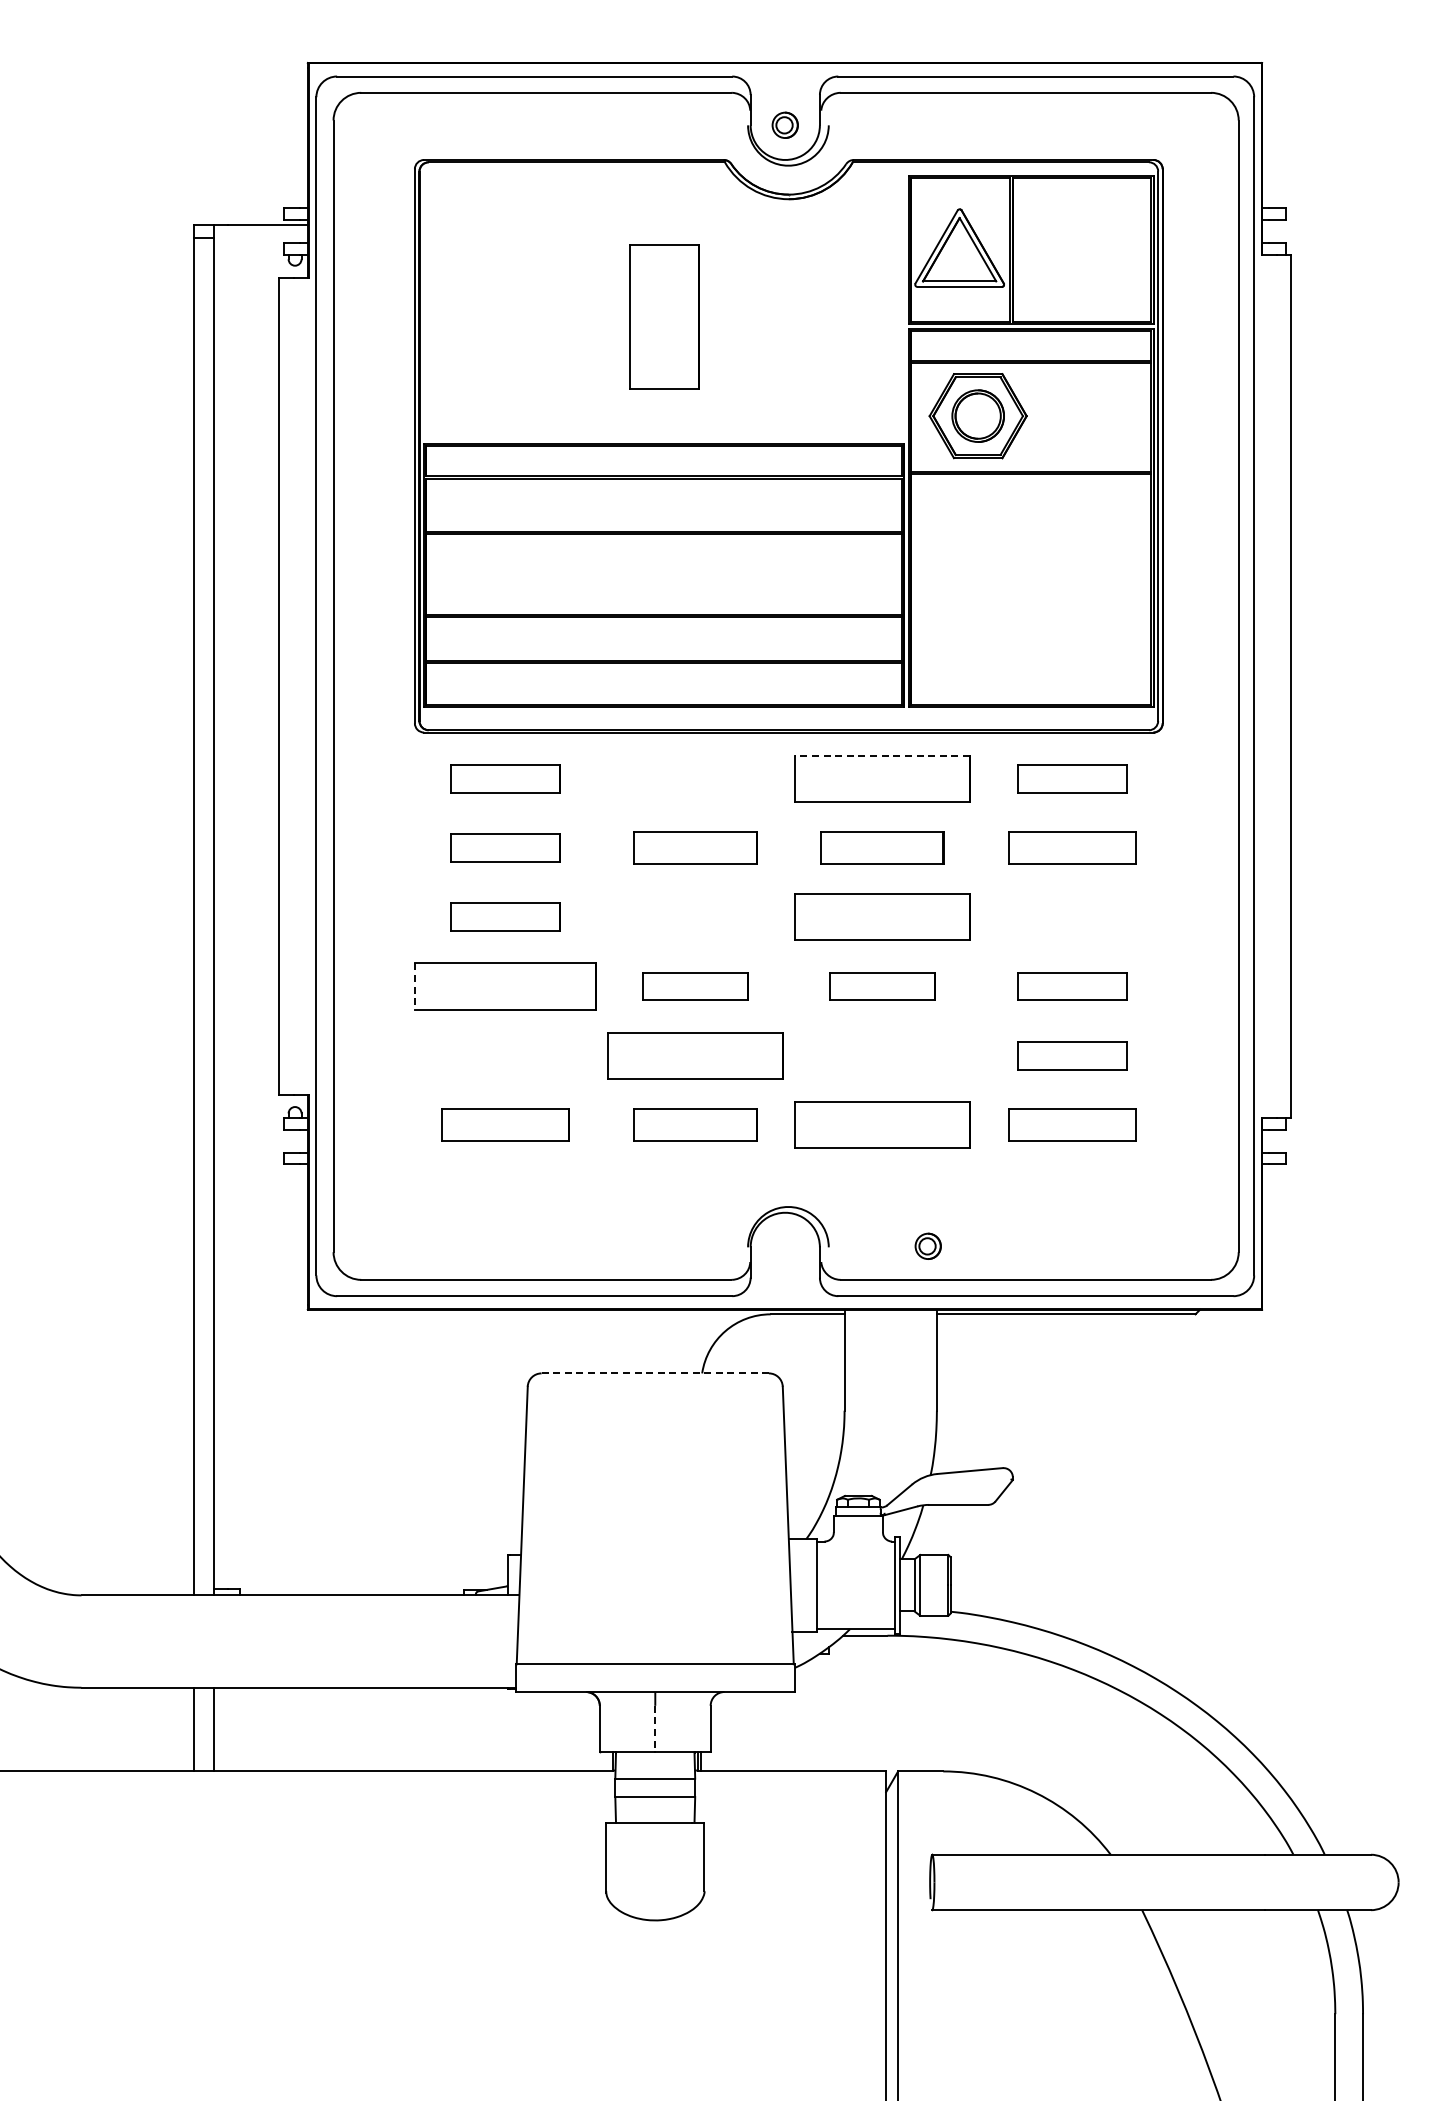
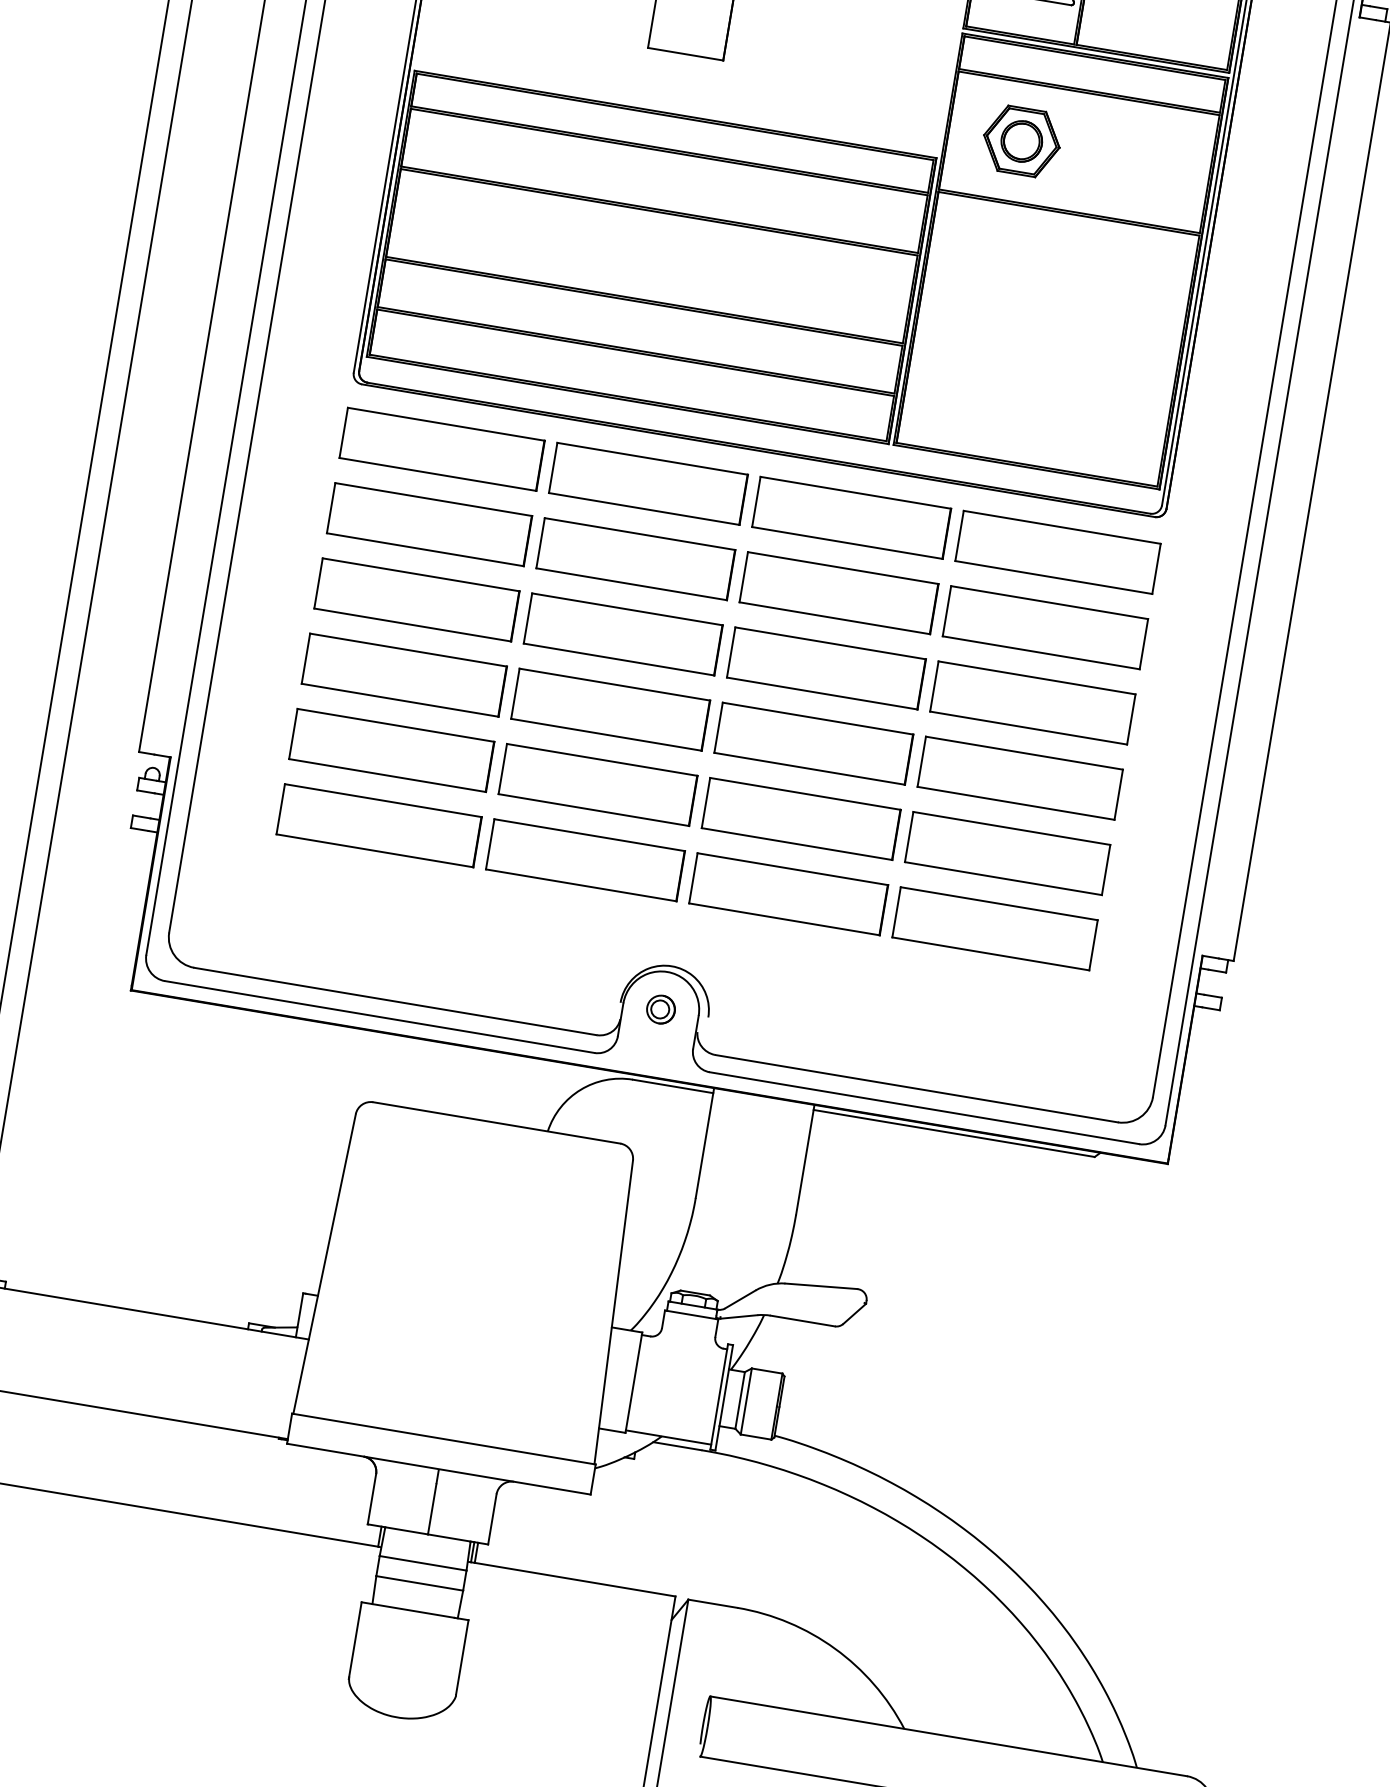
part: (977, 416) -> (1021, 141), size x0.71
line: (882, 755) -> (856, 492), dashed -> solid
part: (505, 778) -> (442, 449), size x1.67
part: (695, 778) -> (648, 483), added
part: (1072, 778) -> (1058, 552), size x1.67
part: (505, 847) -> (429, 524), size x1.67
part: (695, 847) -> (636, 558), size x1.43
part: (882, 847) -> (839, 592), size x1.43
part: (1072, 847) -> (1045, 627), size x1.43
part: (505, 916) -> (417, 599), size x1.67
part: (695, 916) -> (623, 633), added
part: (1072, 916) -> (1033, 702), added
part: (695, 986) -> (610, 709), size x1.67
part: (882, 986) -> (814, 743), size x1.67
part: (1072, 986) -> (1020, 778), size x1.67
line: (414, 987) -> (305, 659), dashed -> solid
part: (505, 1055) -> (391, 750), added
part: (882, 1055) -> (801, 818), added
part: (1072, 1055) -> (1008, 853), size x1.67
part: (505, 1124) -> (379, 825), size x1.43
part: (695, 1124) -> (585, 859), size x1.43
part: (1072, 1124) -> (995, 928), size x1.43
part: (927, 1245) -> (660, 1008), moved
line: (655, 1373) -> (497, 1123), dashed -> solid
line: (655, 1729) -> (432, 1509), dashed -> solid

